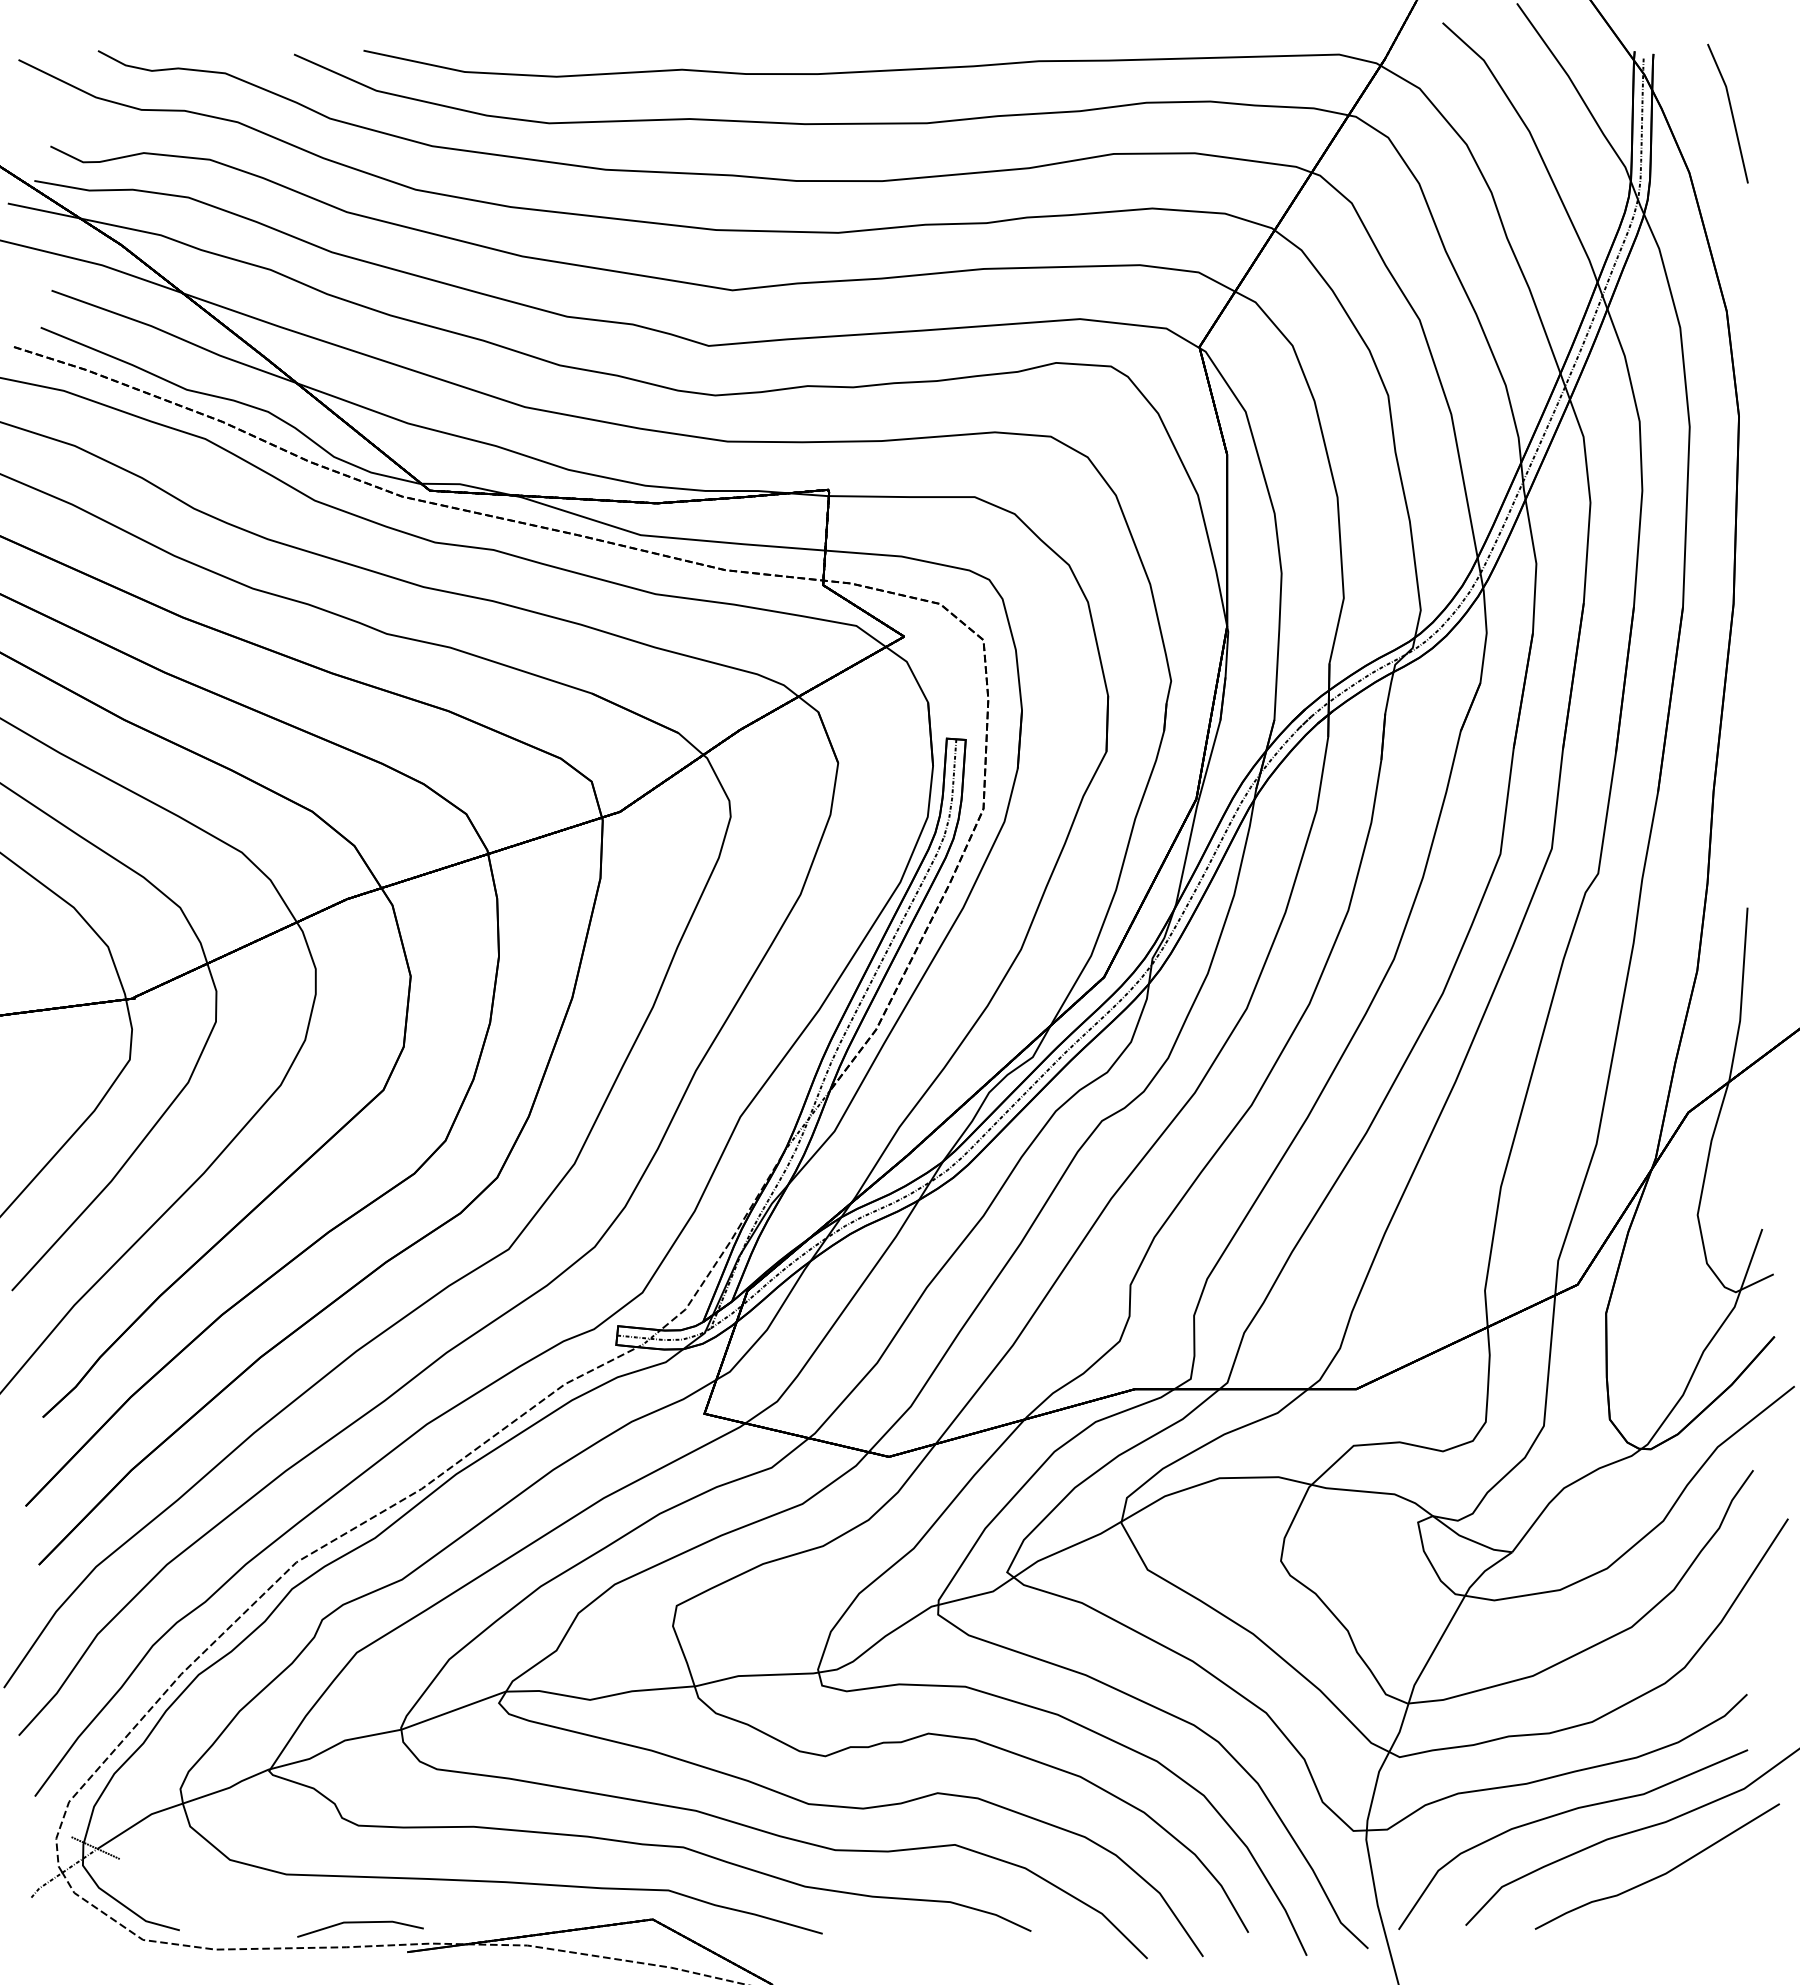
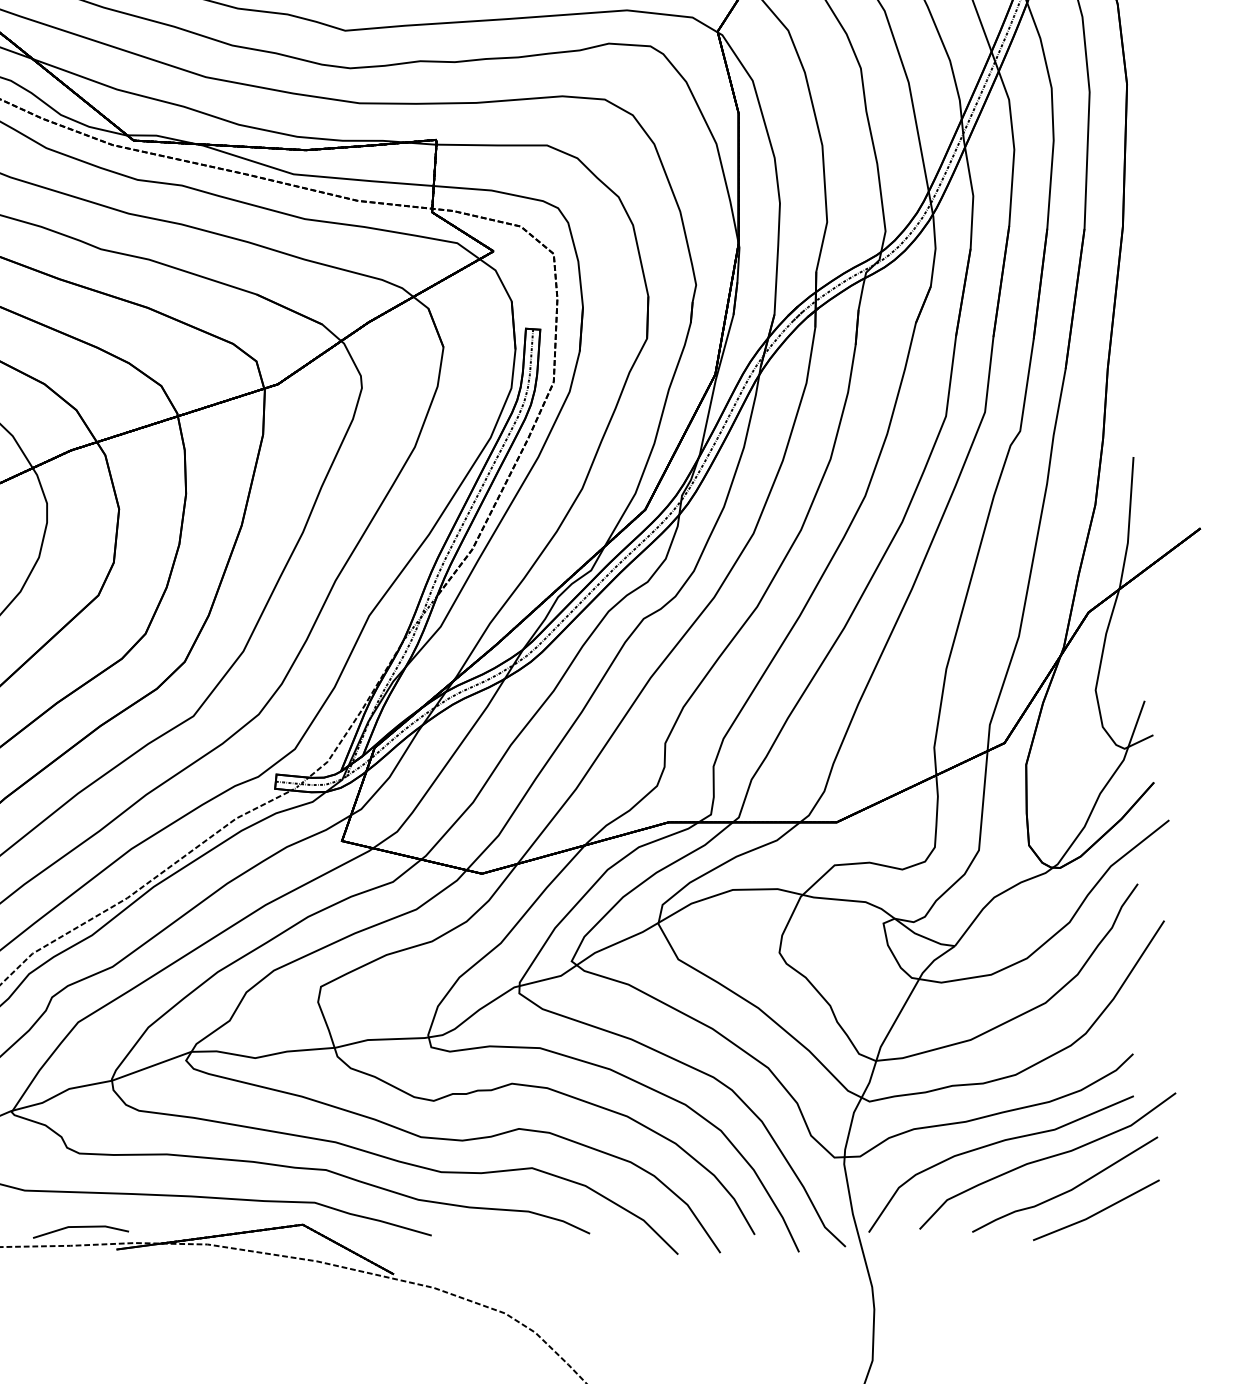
line: (1700, 1902) -> (1097, 1211), added

